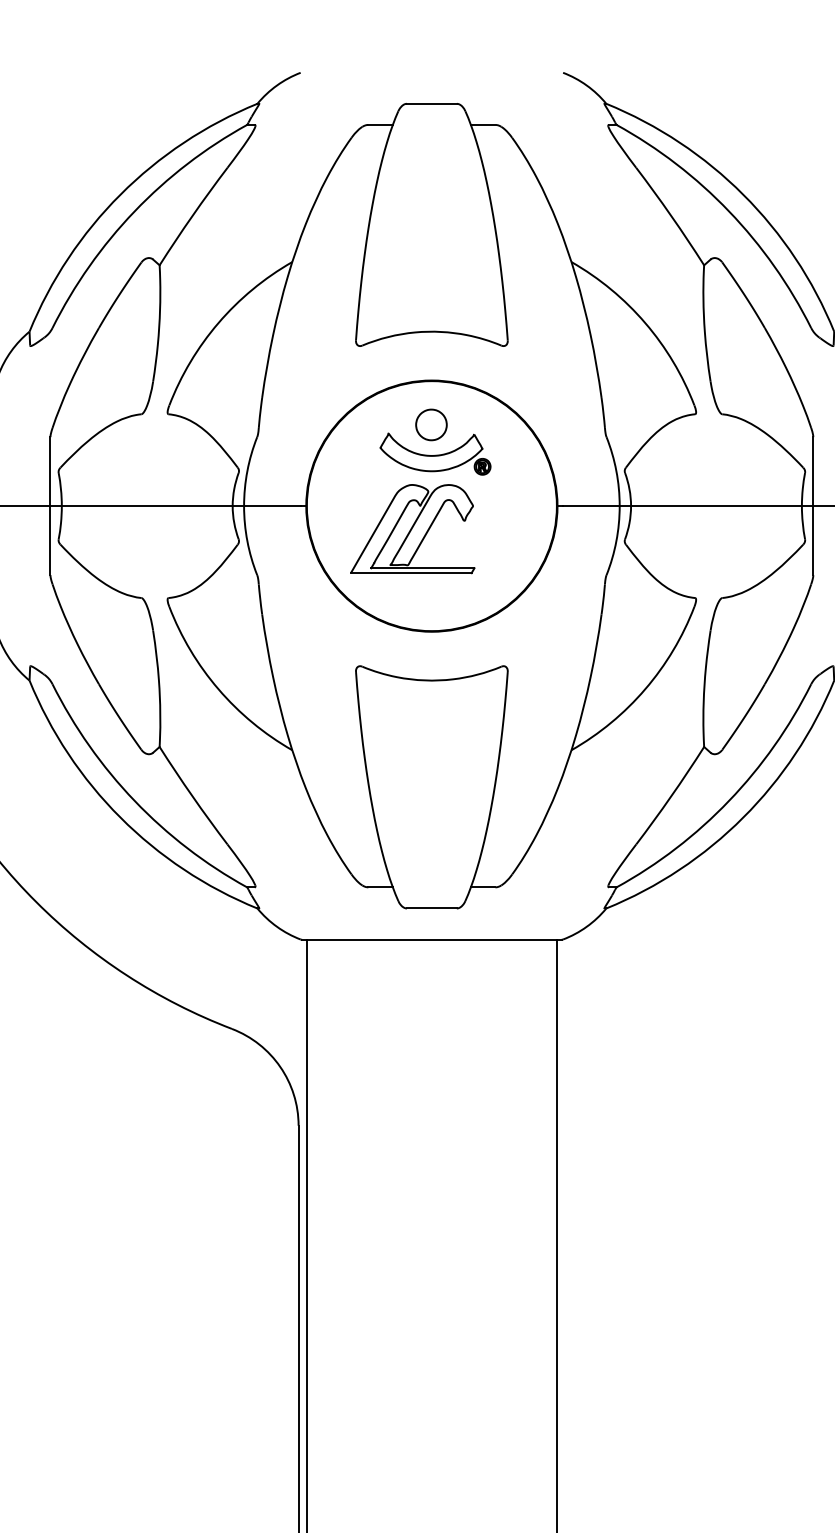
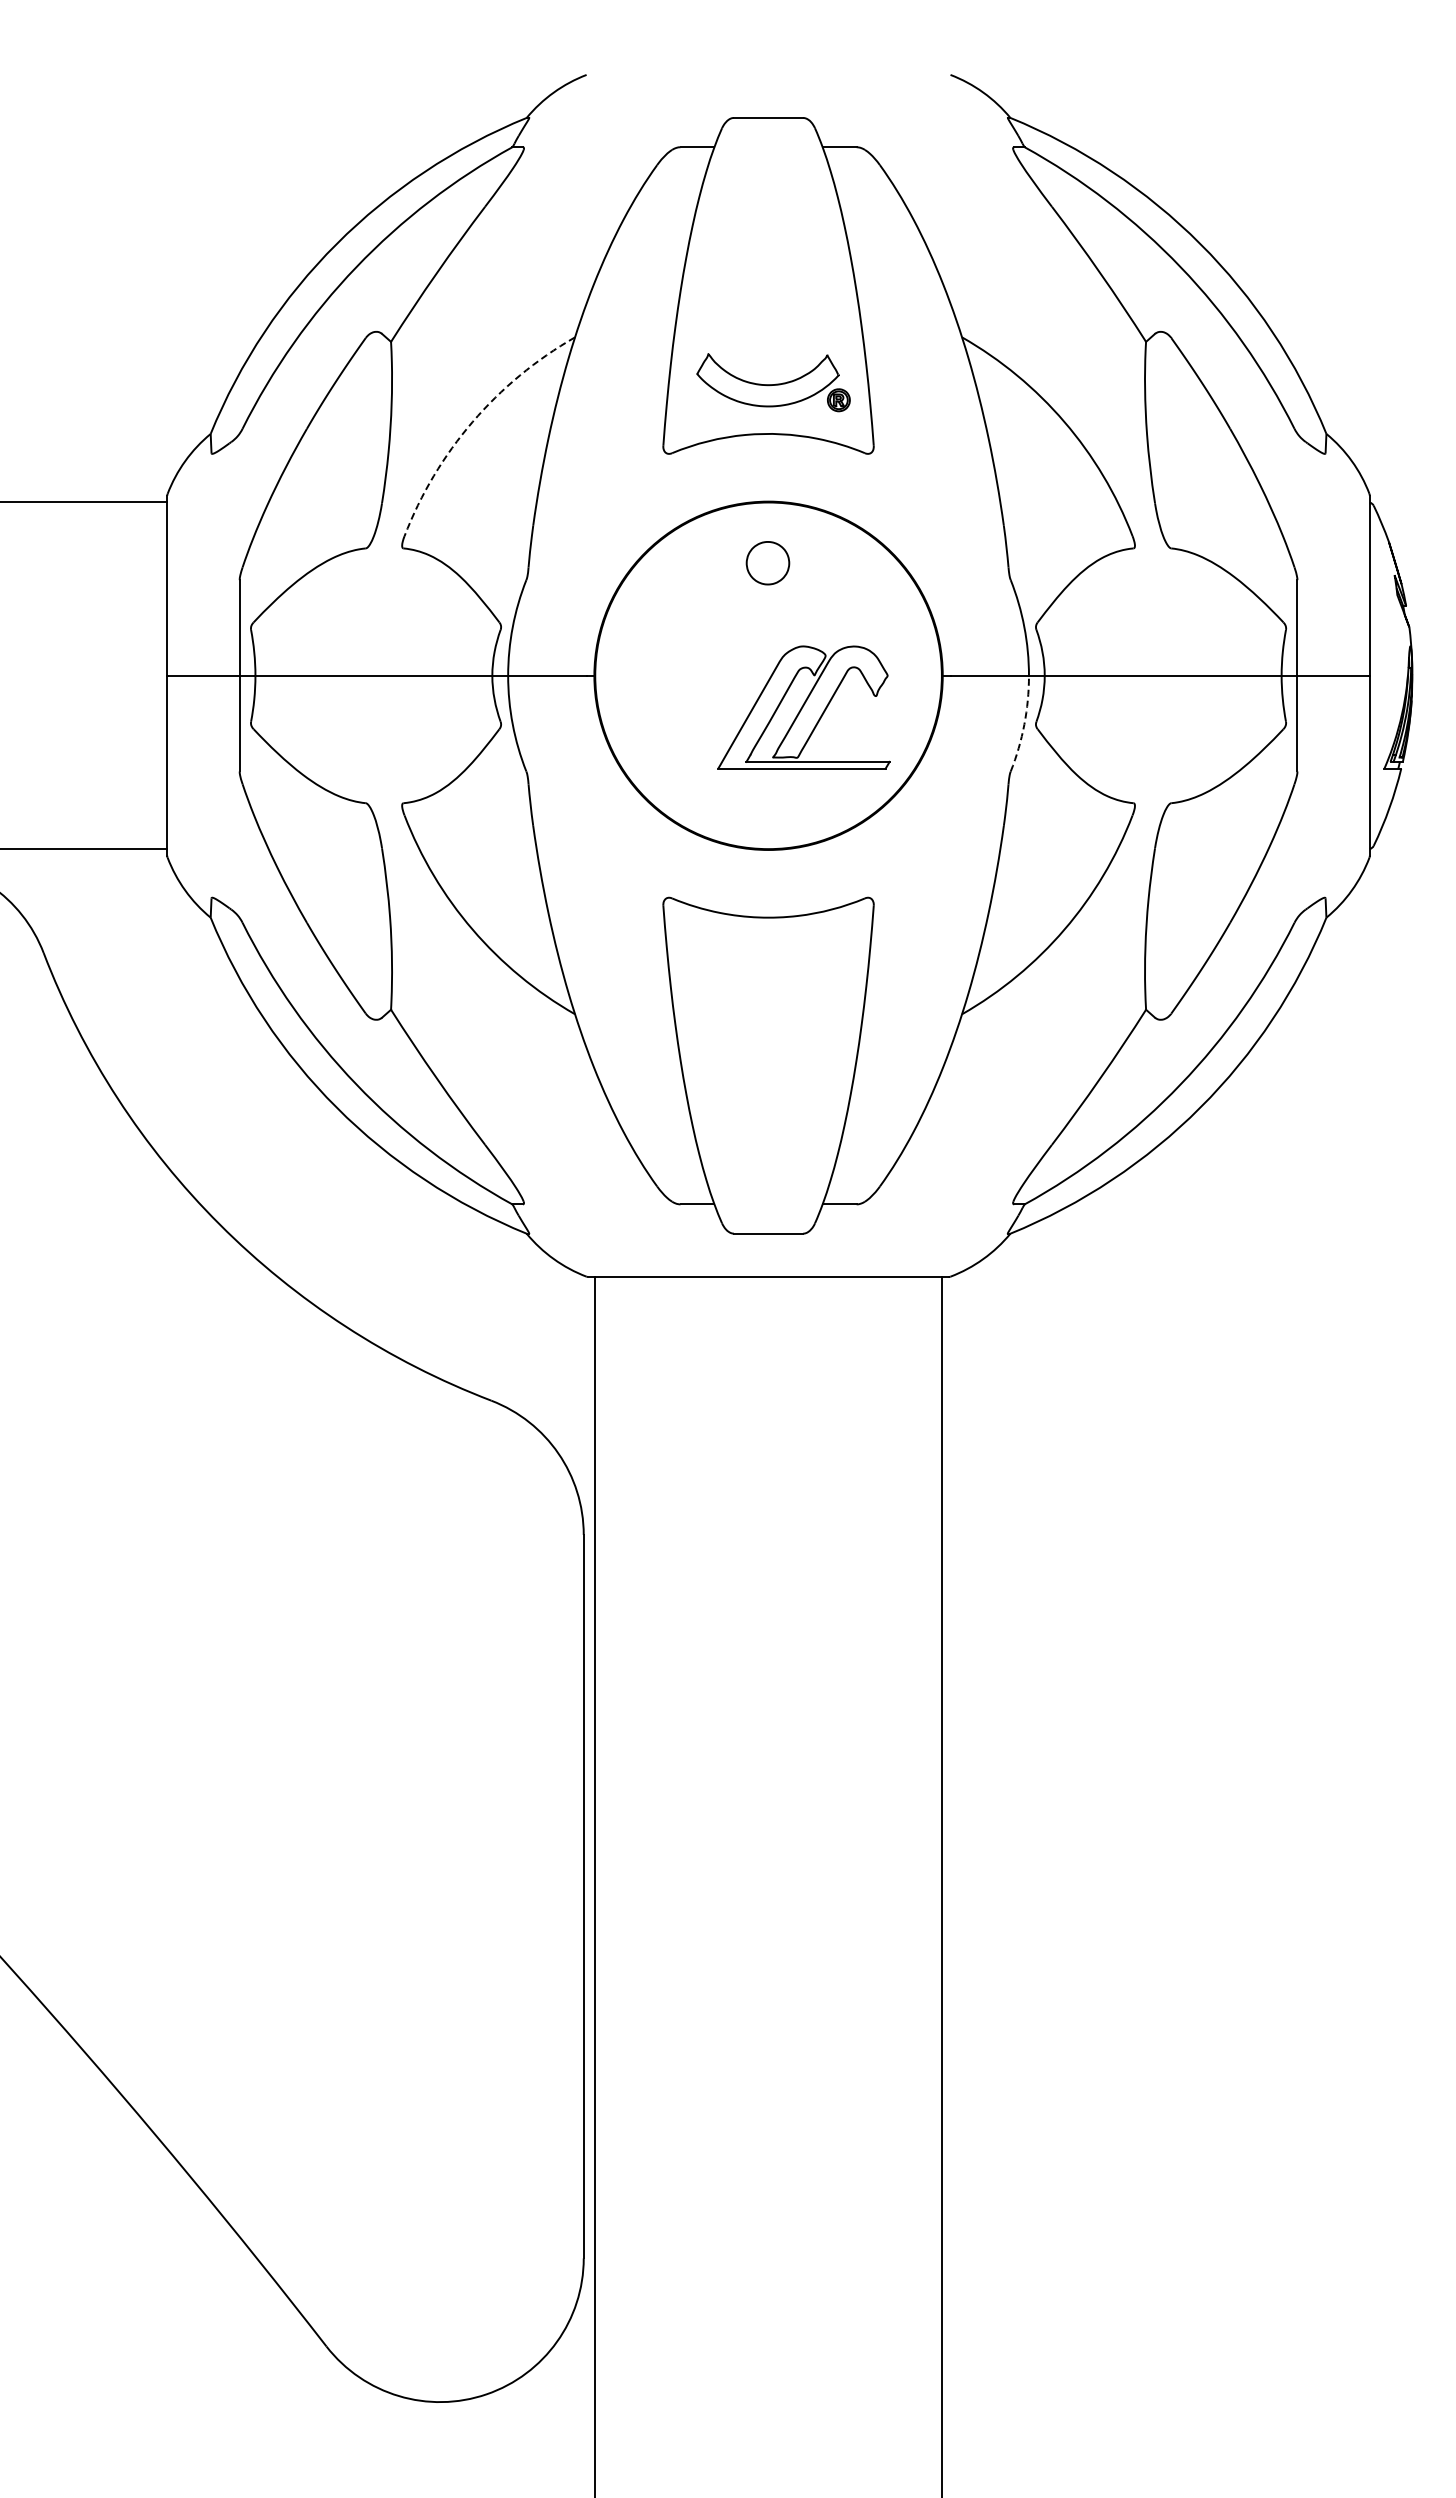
arc: (218, 323) -> (472, 422), solid -> dashed
part: (435, 453) -> (773, 382), moved
part: (412, 529) -> (803, 707), moved
arc: (616, 541) -> (1024, 724), solid -> dashed

